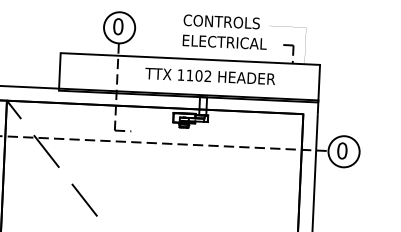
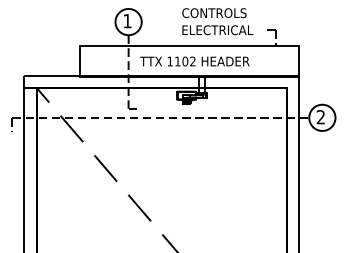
text: (118, 27) -> (127, 21), 0 -> 1
text: (209, 76) -> (194, 61), moved
text: (341, 151) -> (320, 117), 0 -> 2

